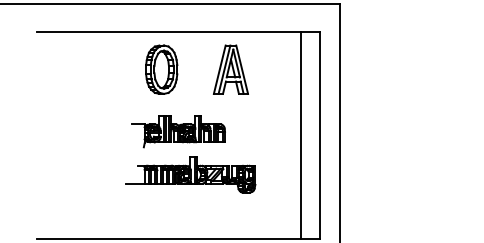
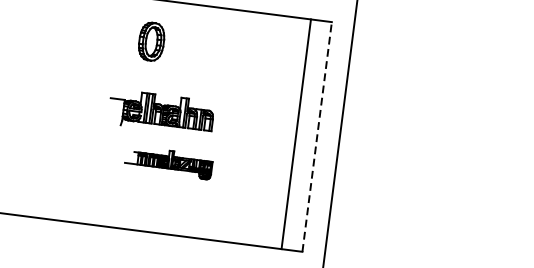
part: (161, 69) -> (151, 41), size x0.7
part: (230, 69) -> (227, 51), removed
line: (319, 135) -> (317, 137), solid -> dashed
part: (190, 174) -> (168, 162), size x0.6

